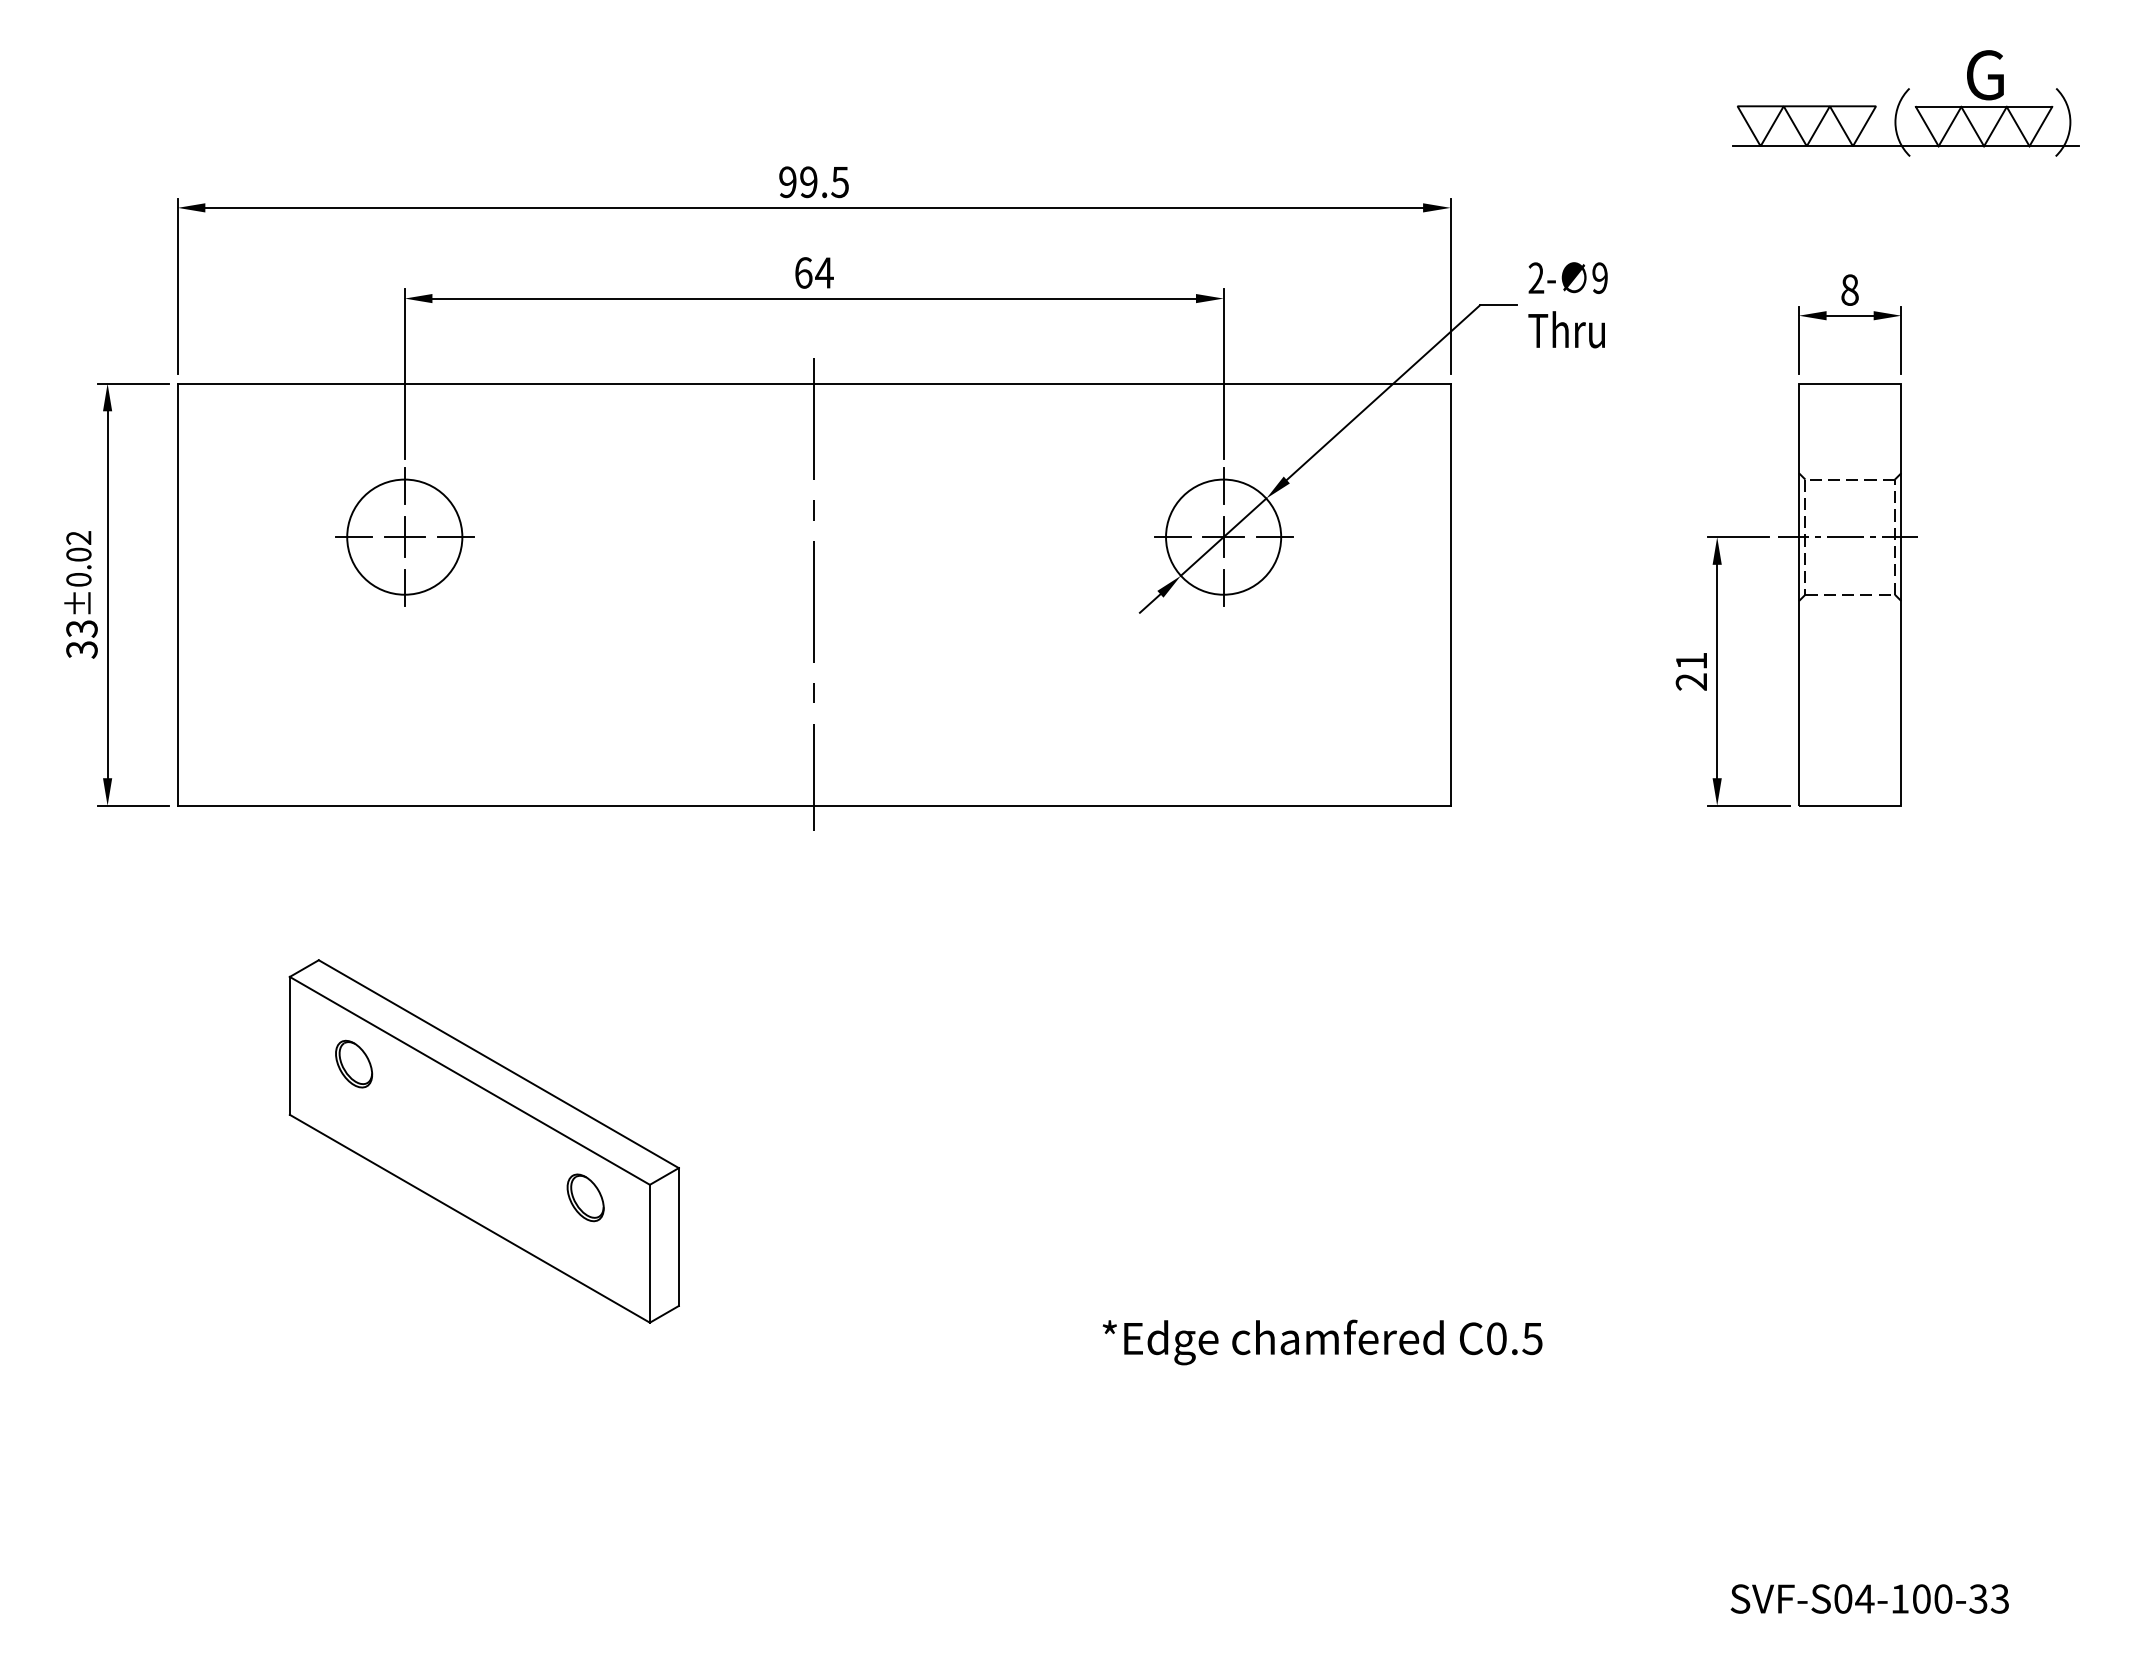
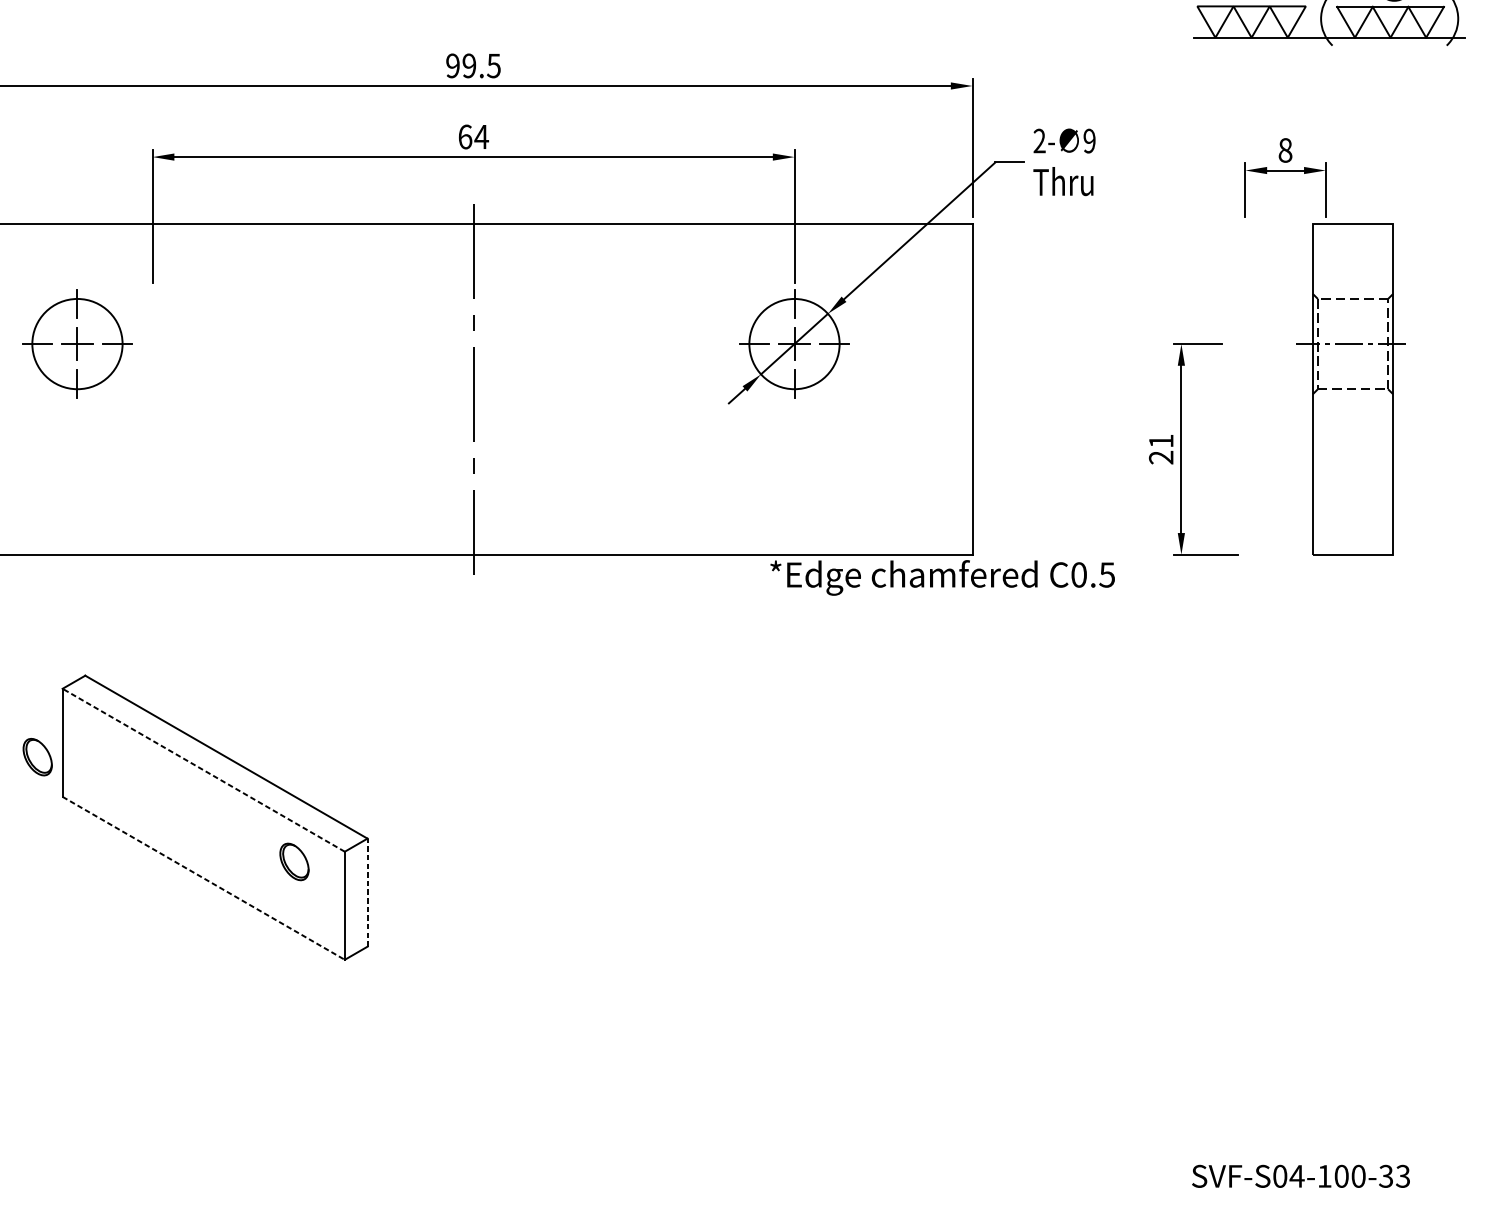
part: (404, 536) -> (77, 343), moved
part: (1847, 594) -> (1350, 389), moved
part: (354, 1063) -> (38, 756), moved
line: (469, 1080) -> (203, 769), solid -> dashed
line: (469, 1218) -> (203, 878), solid -> dashed
line: (678, 1237) -> (367, 893), solid -> dashed
text: (1322, 1342) -> (942, 577), moved

